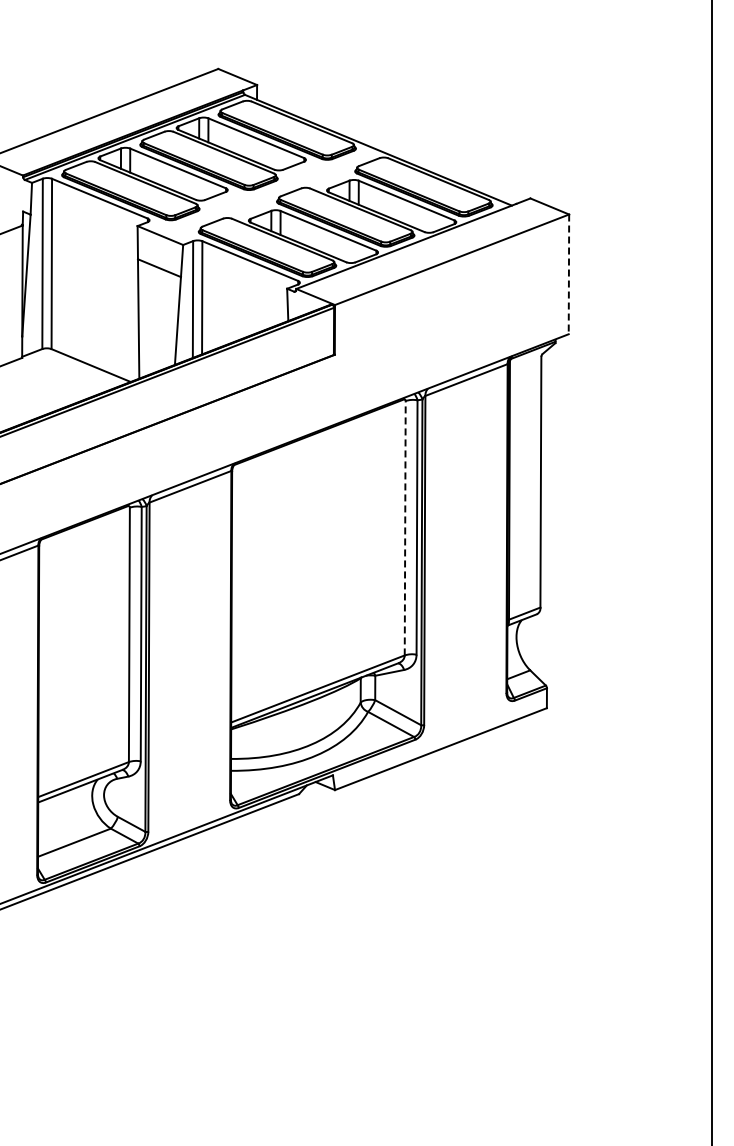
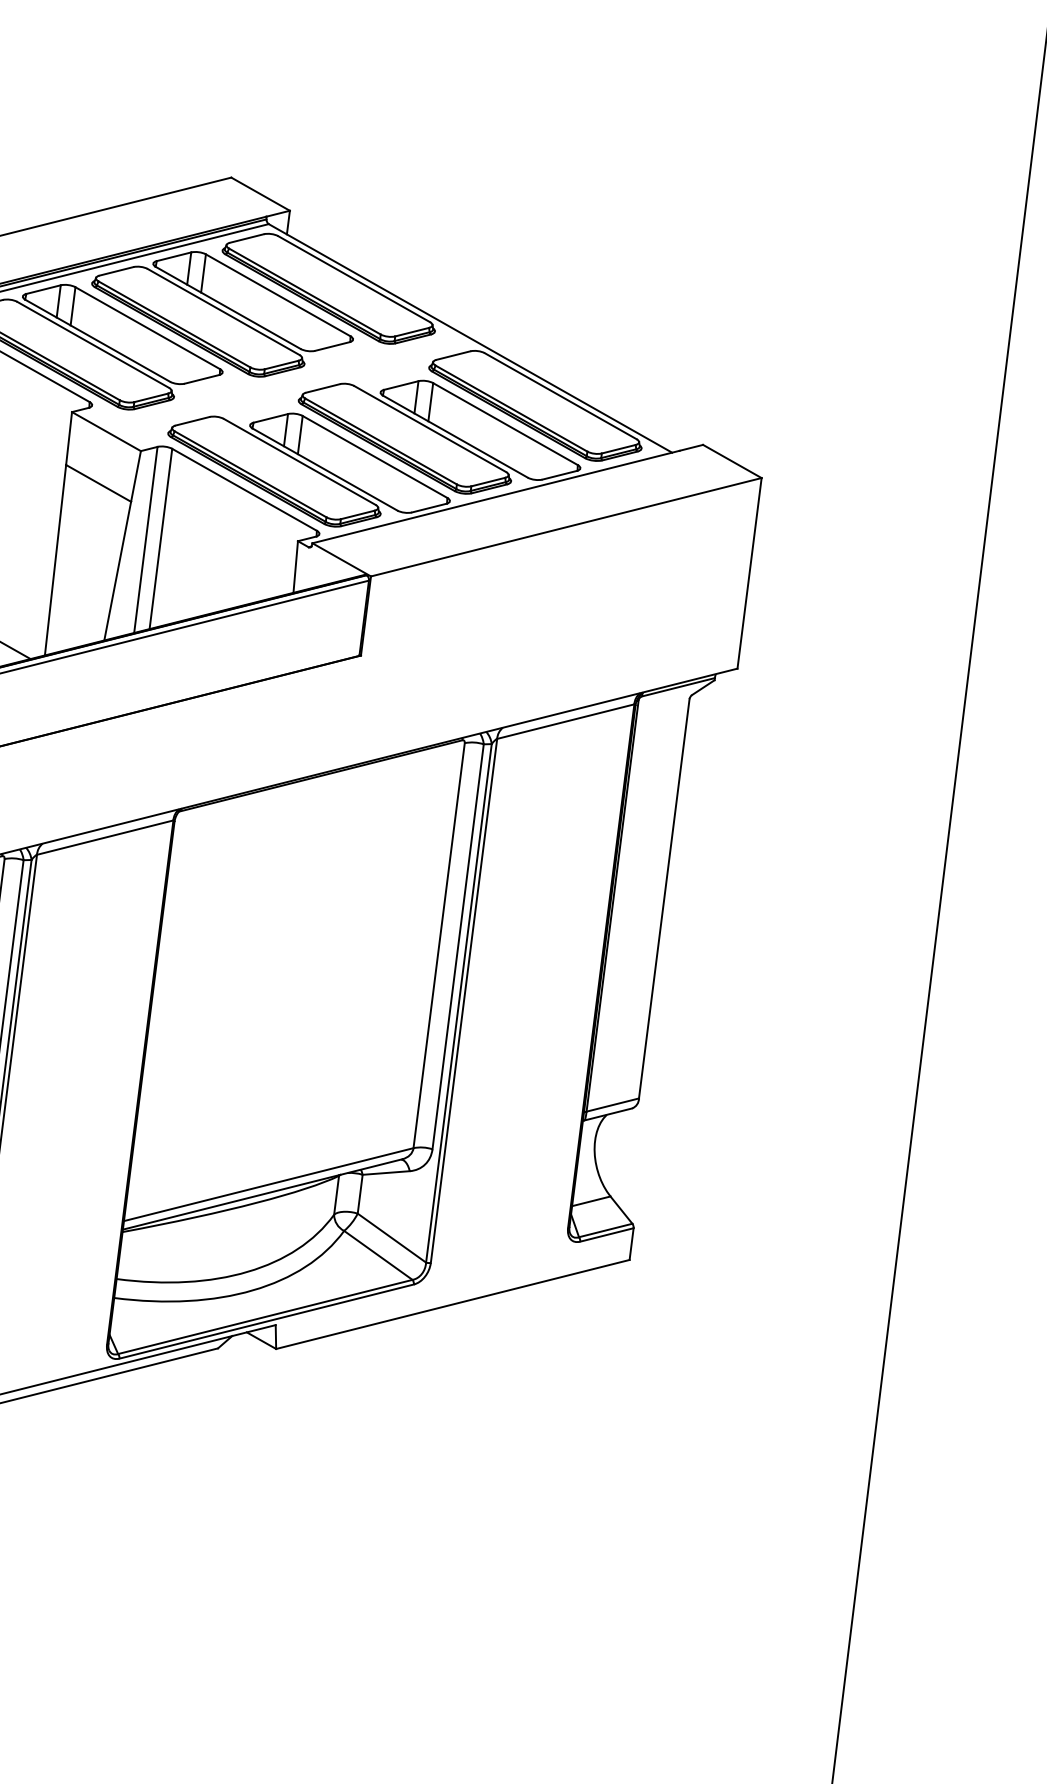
line: (568, 274) -> (748, 573), dashed -> solid
line: (405, 527) -> (439, 944), dashed -> solid

